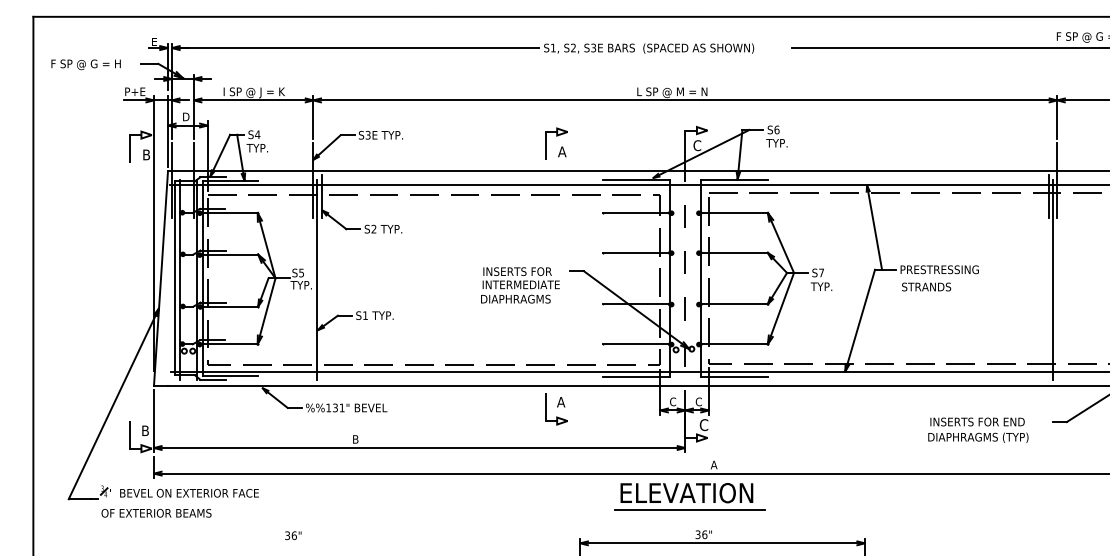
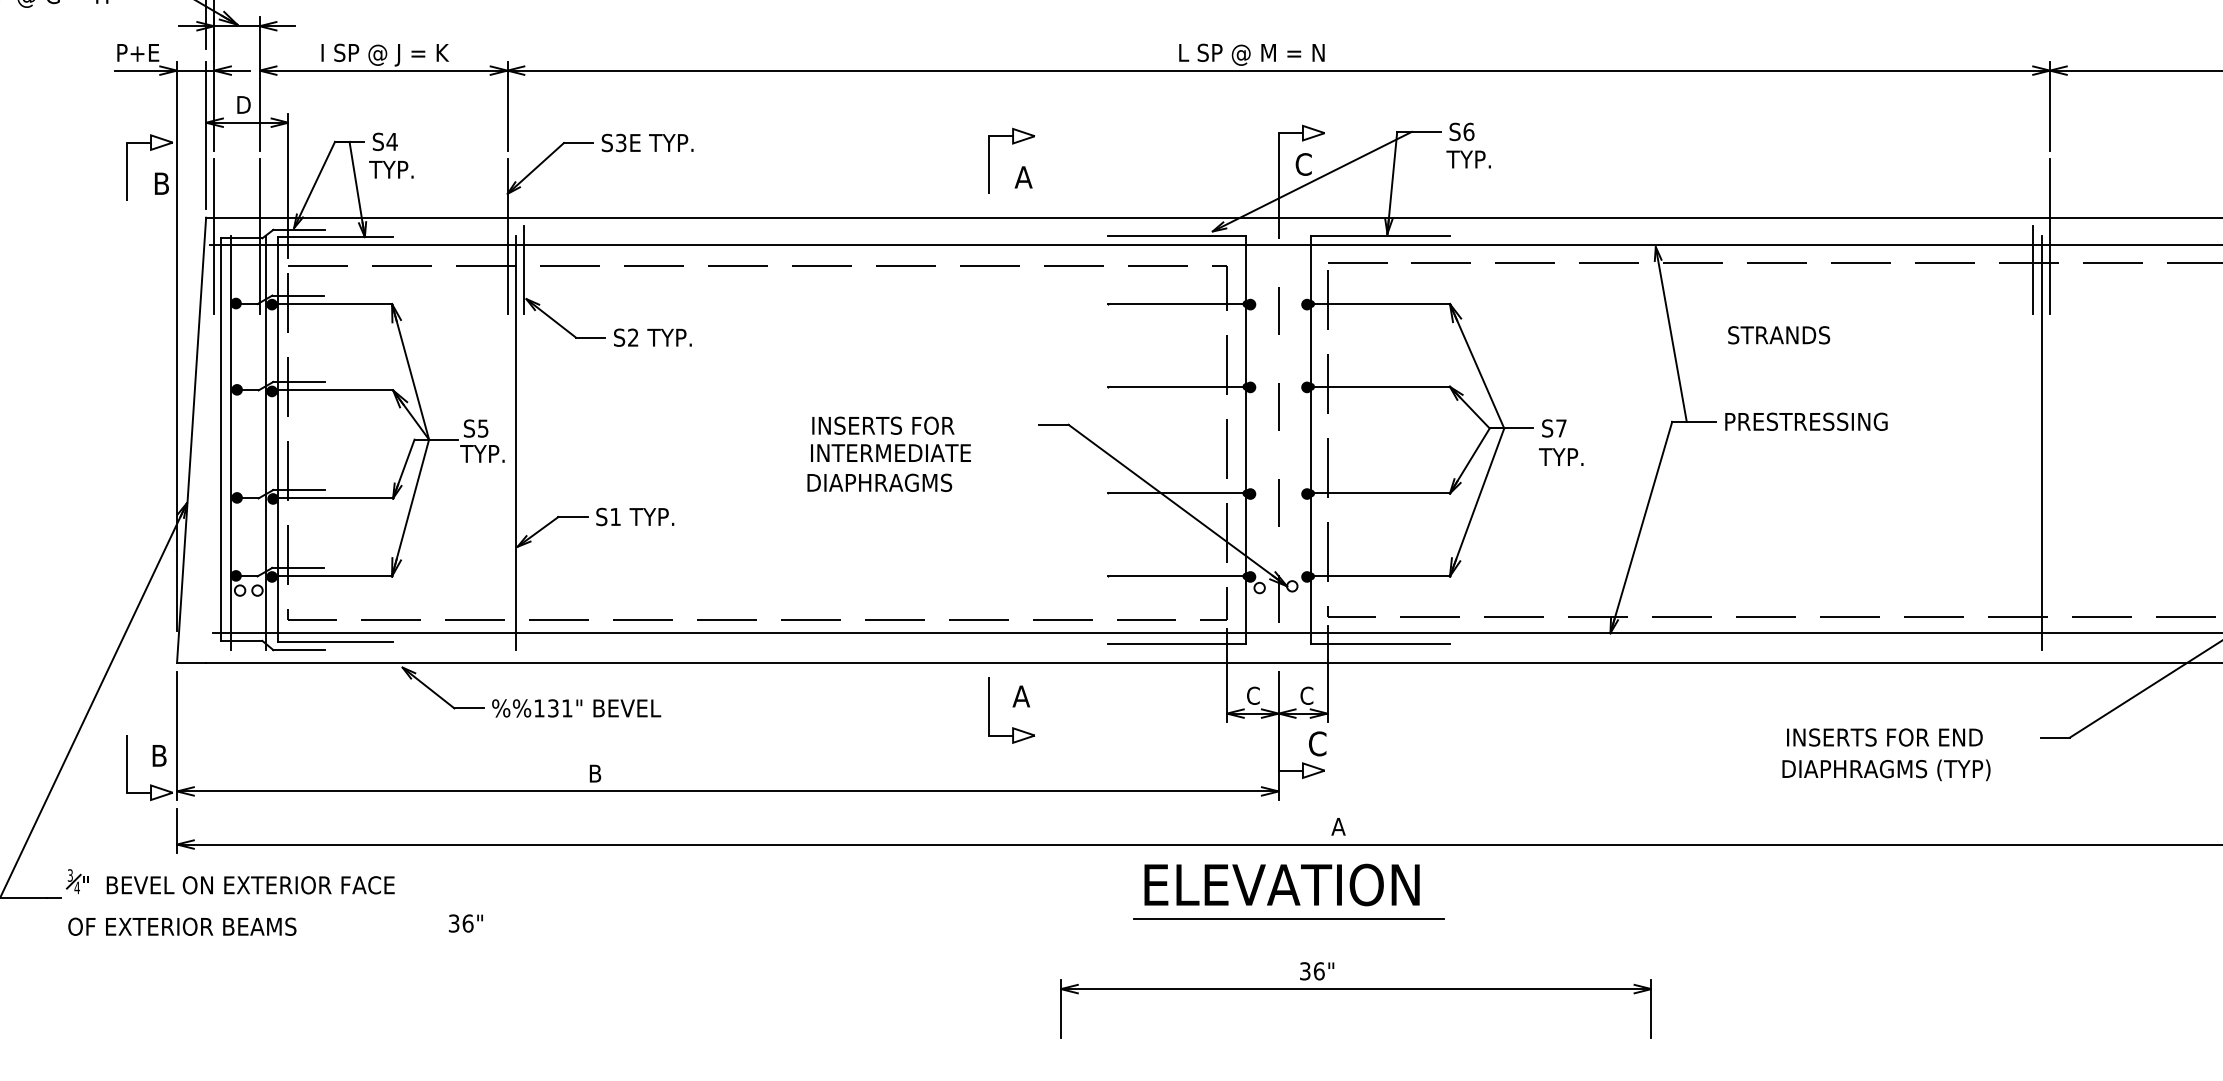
text: (520, 285) -> (889, 454), moved
text: (926, 286) -> (1778, 334), moved
text: (293, 535) -> (466, 923), moved

